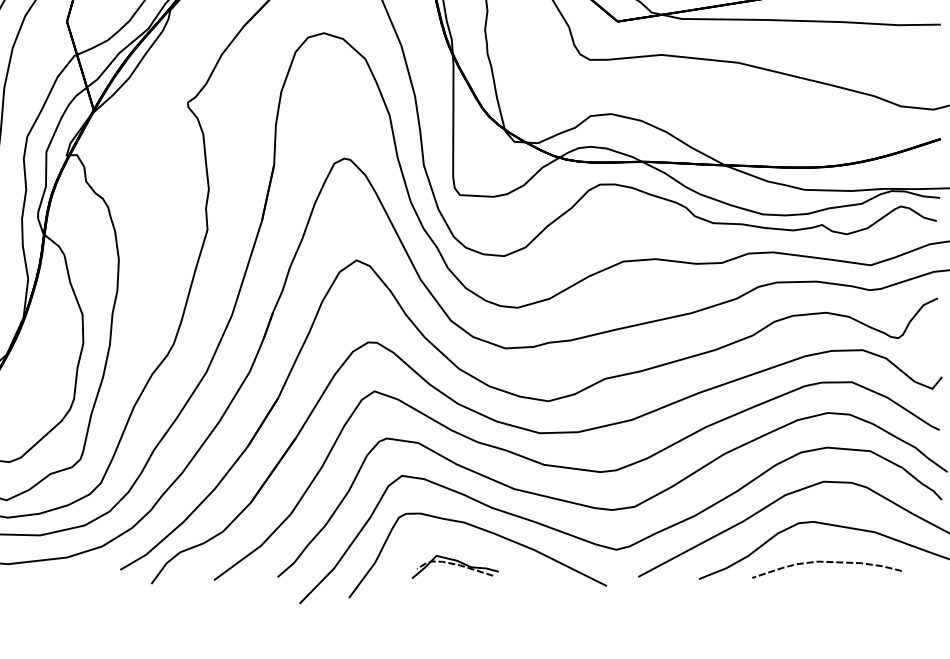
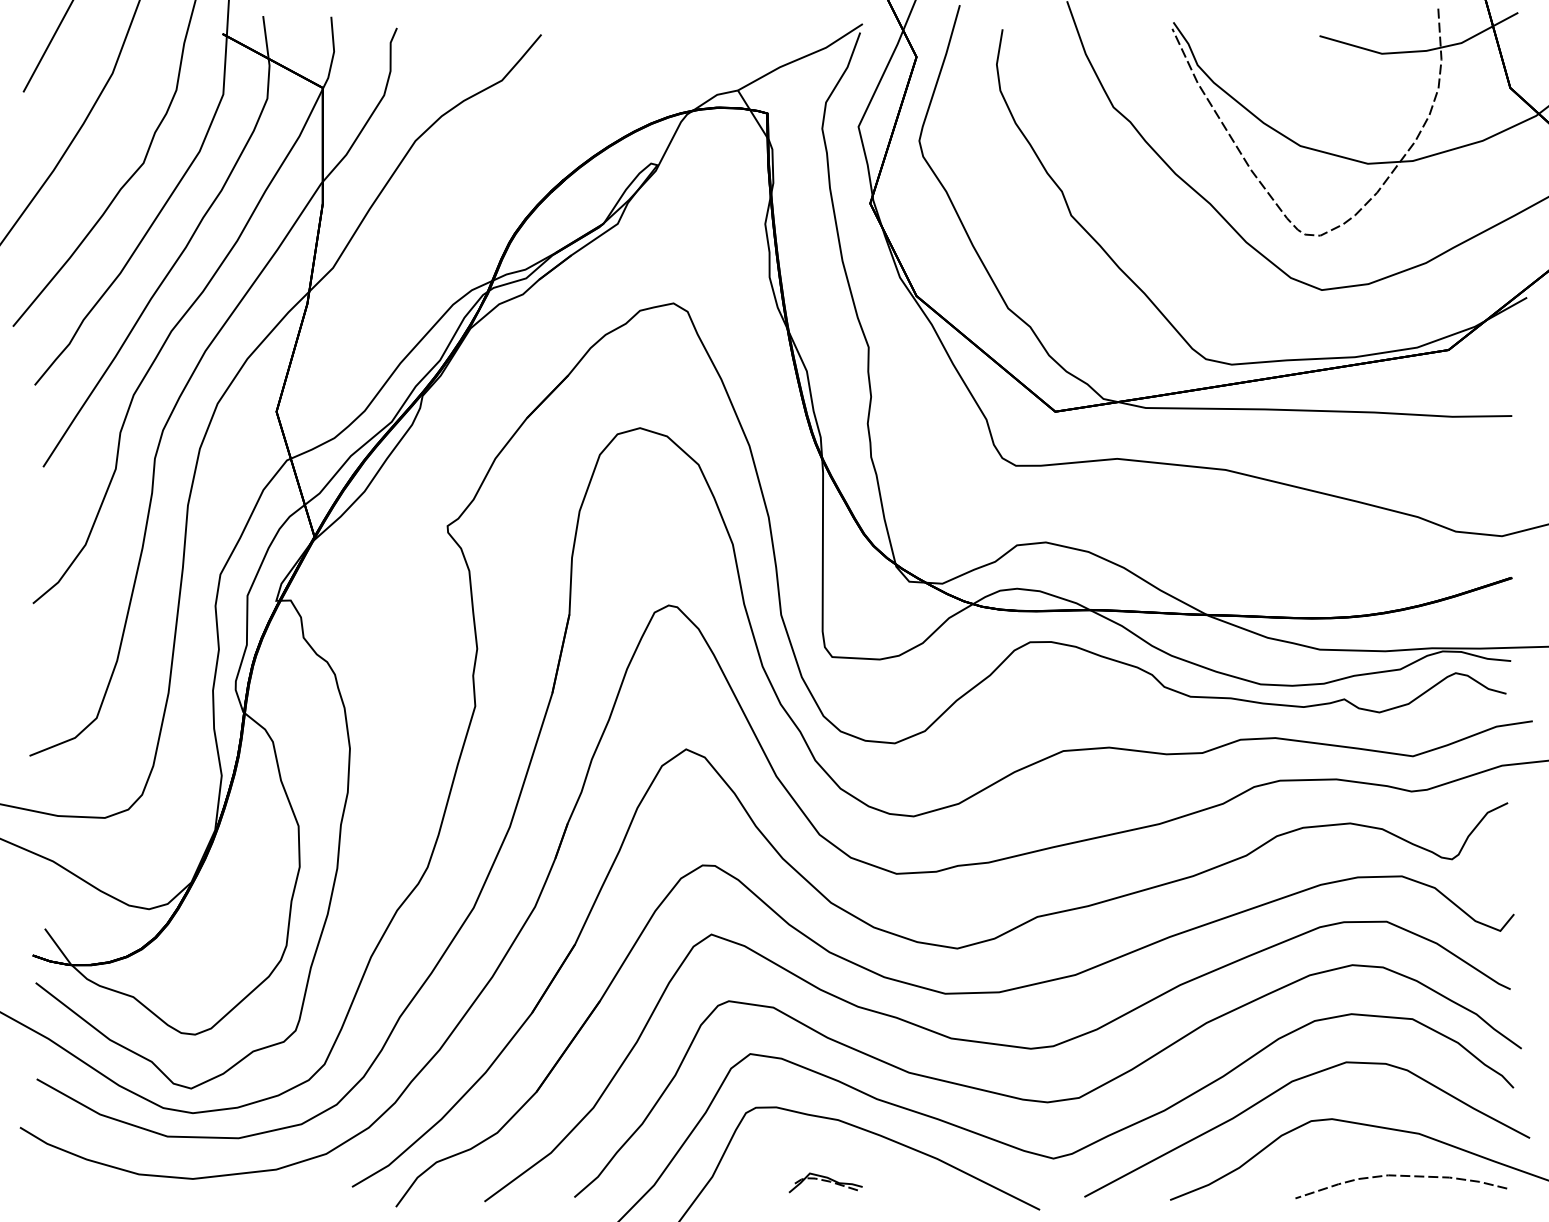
curve: (827, 562) -> (1401, 1176), moved
part: (455, 566) -> (825, 1182), size x0.6

